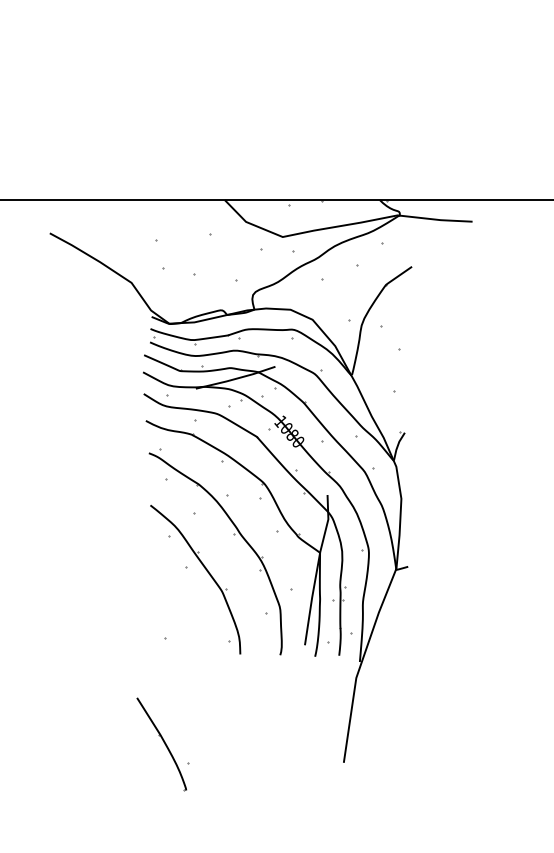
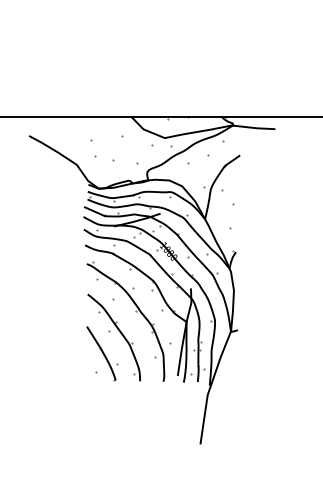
part: (163, 744) -> (102, 353), moved

